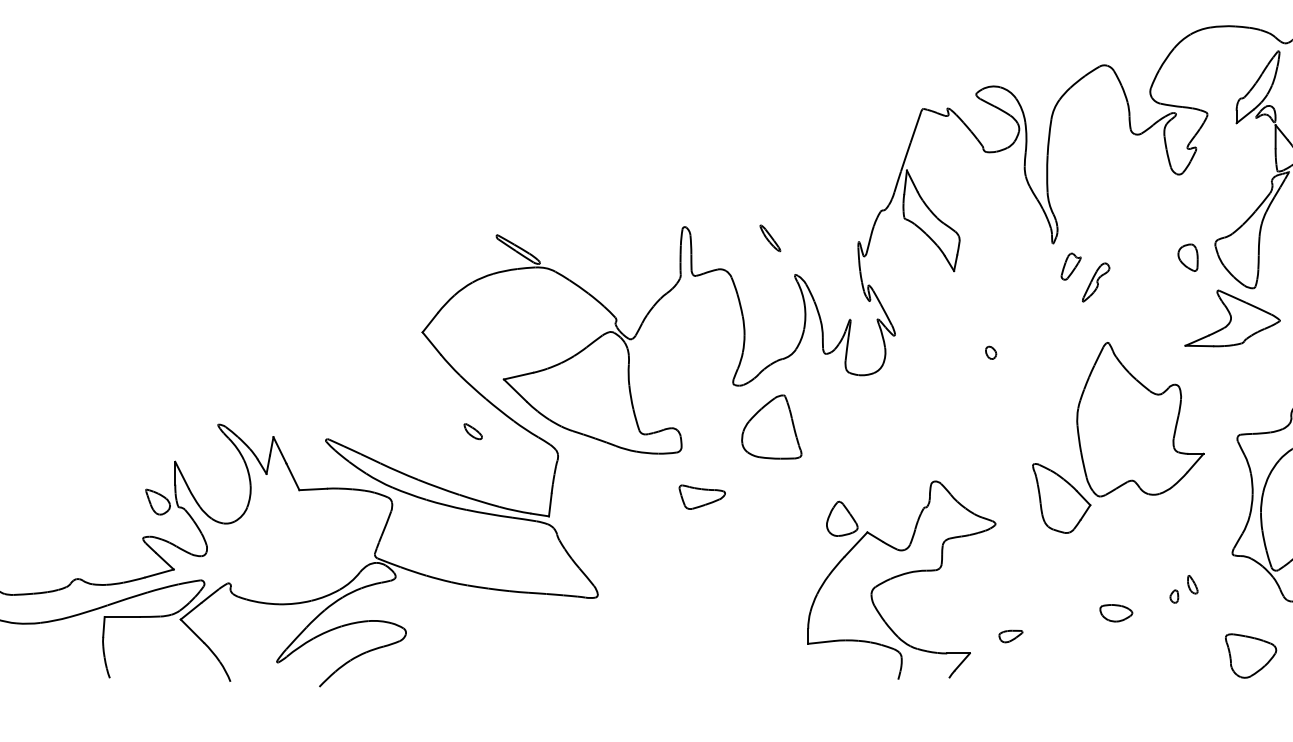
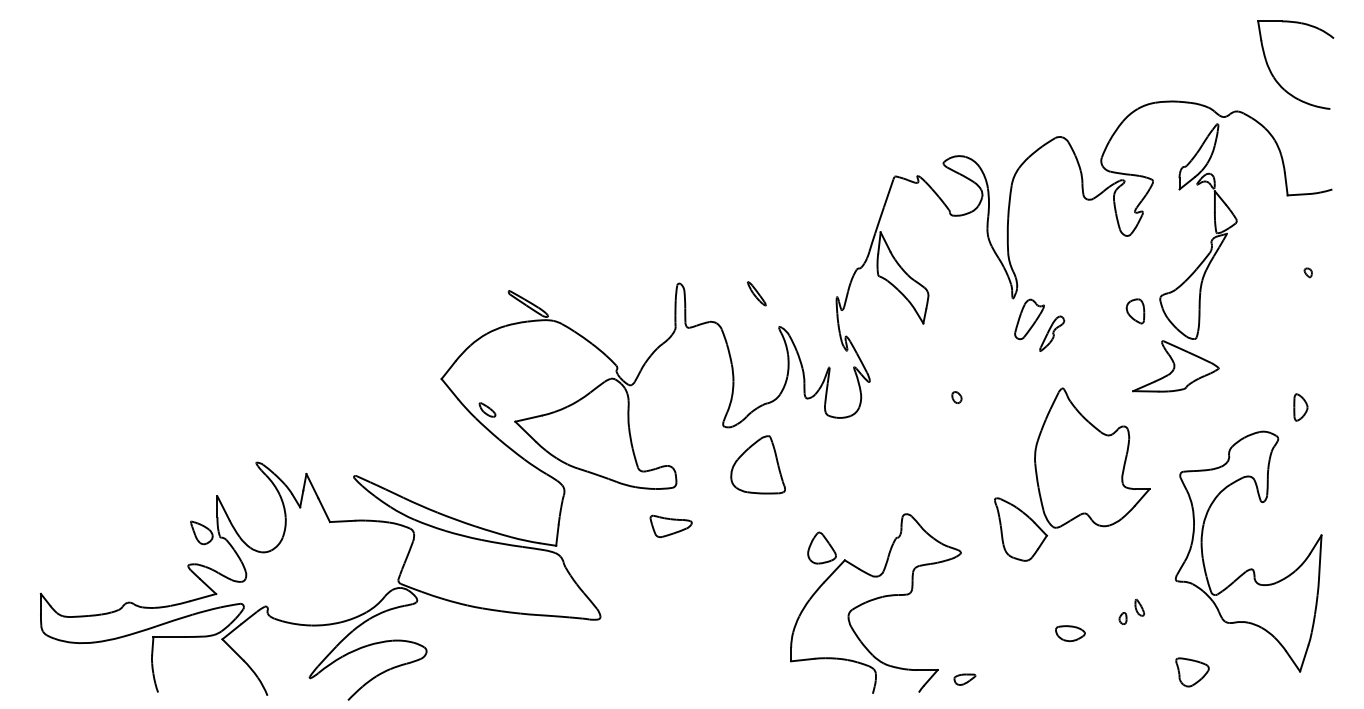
part: (1071, 266) -> (1029, 319), size x1.67
part: (473, 431) -> (487, 409), moved
part: (701, 496) -> (670, 525), moved
part: (1010, 636) -> (964, 679), moved
part: (1250, 656) -> (1192, 672), size x0.71

